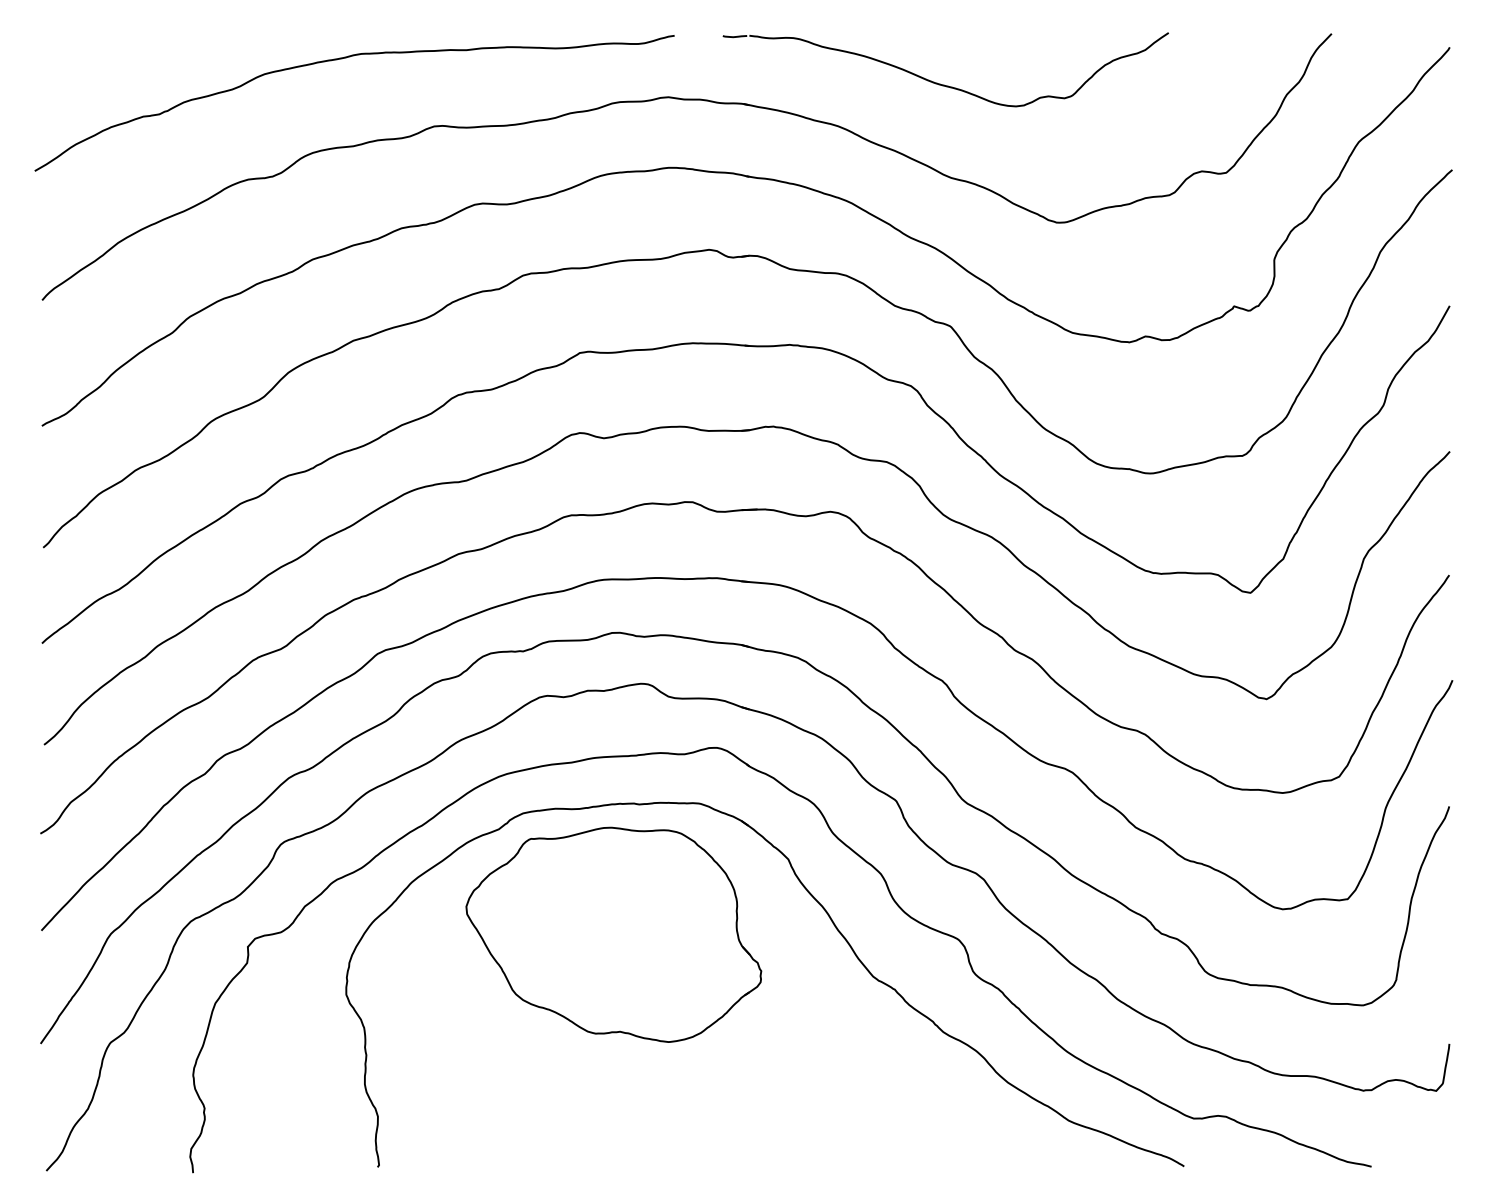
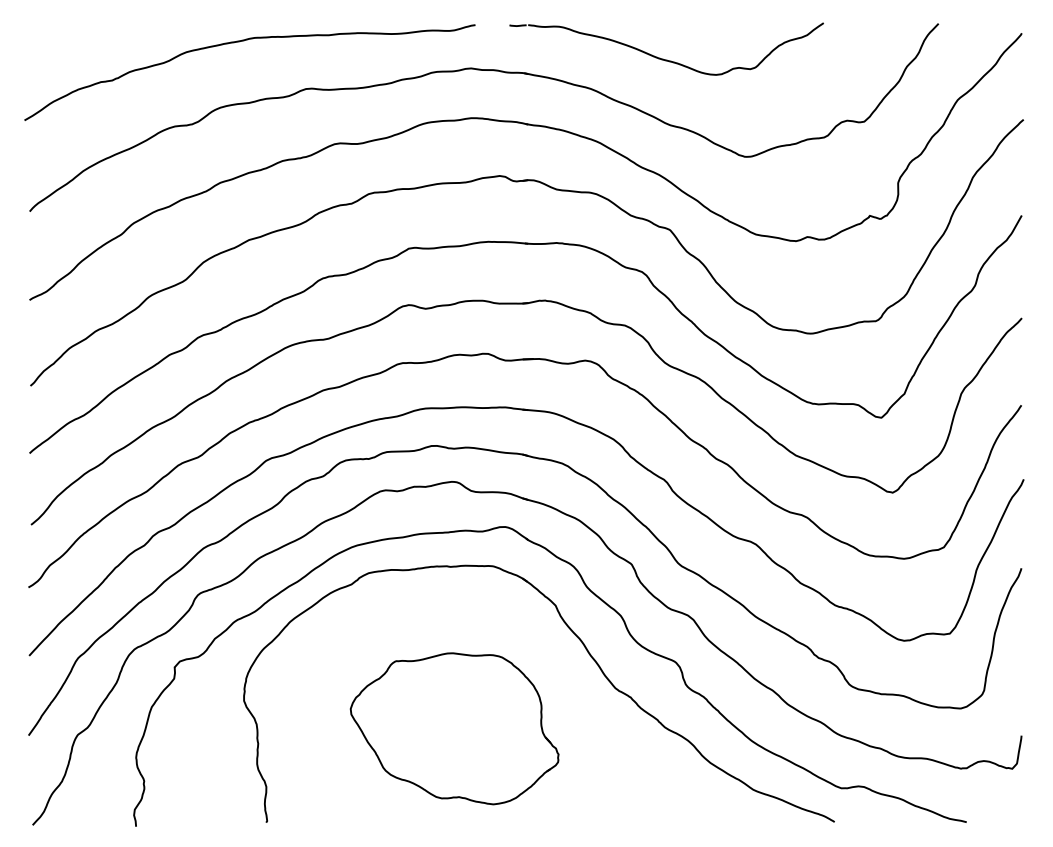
part: (613, 934) -> (454, 728), moved

